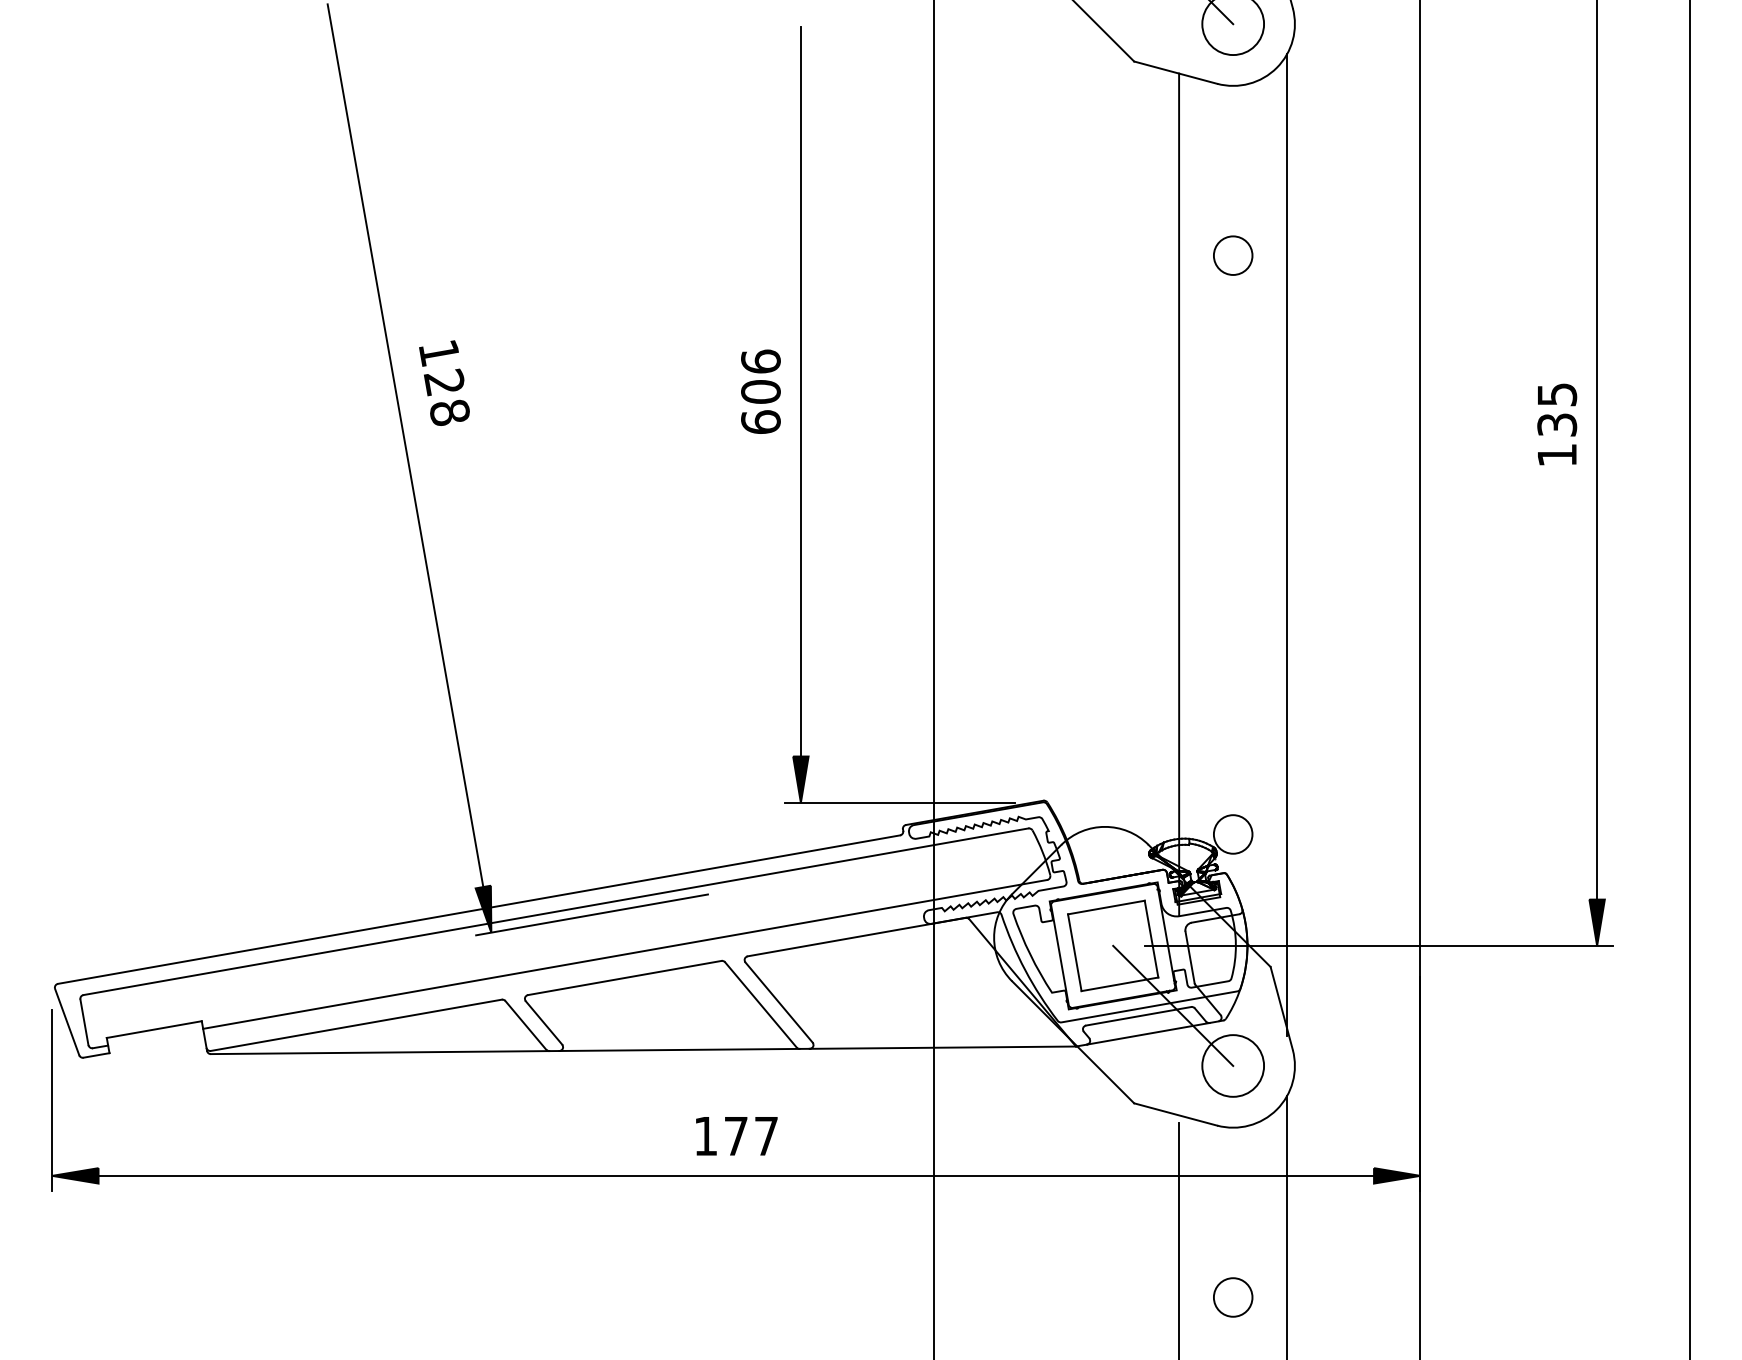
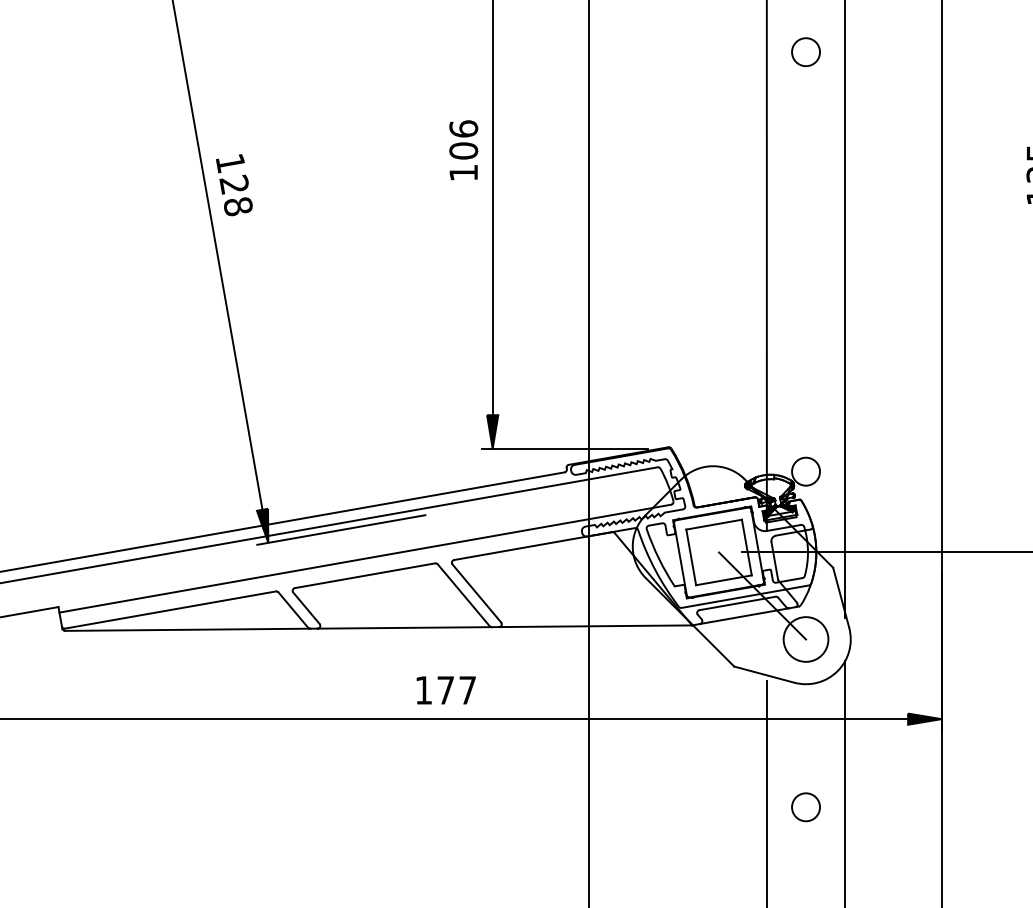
text: (444, 382) -> (234, 184), moved
text: (760, 421) -> (463, 172), 606 -> 106

